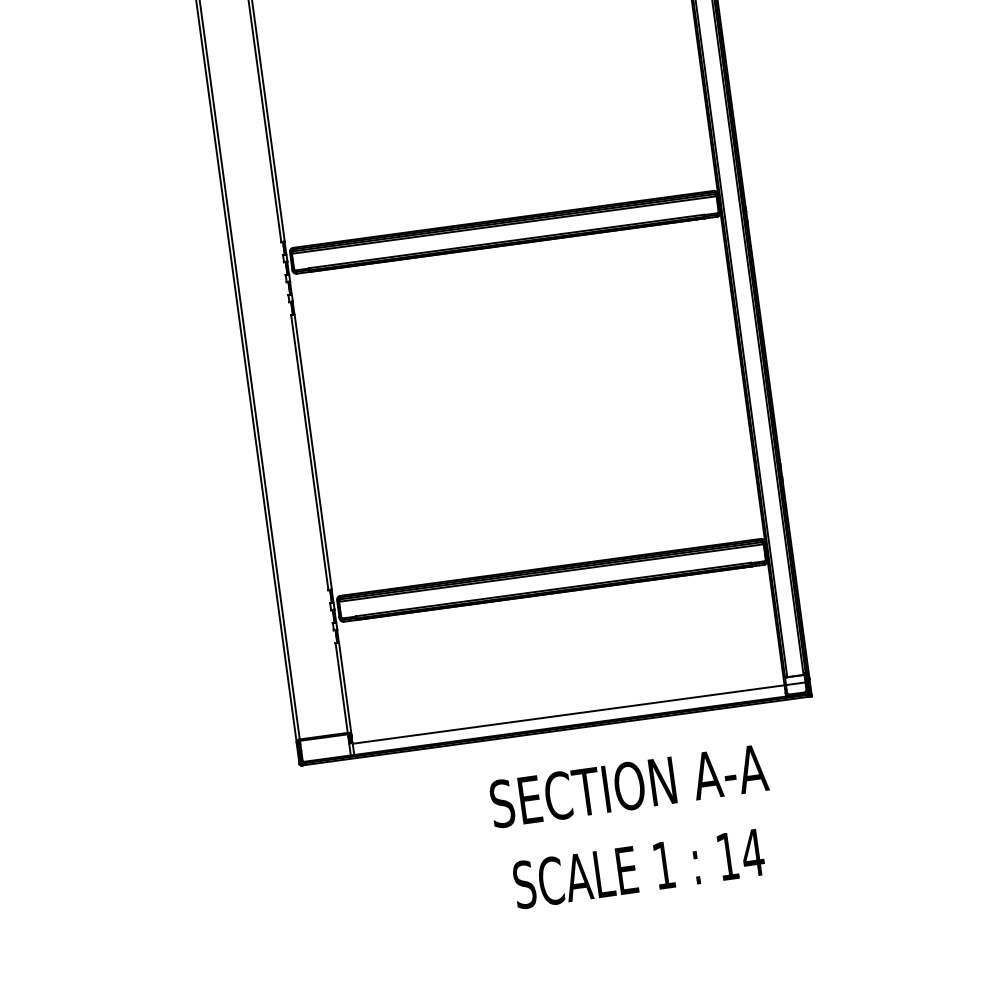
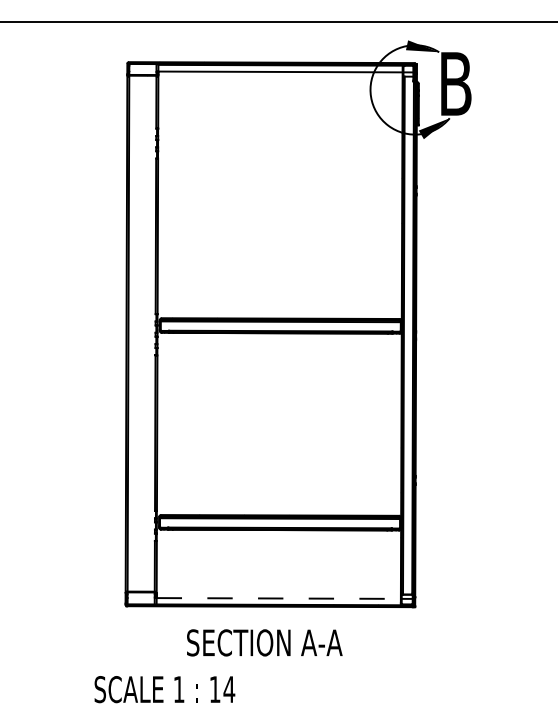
line: (569, 714) -> (279, 598), solid -> dashed
text: (628, 785) -> (264, 642), moved
text: (638, 868) -> (164, 689), moved

